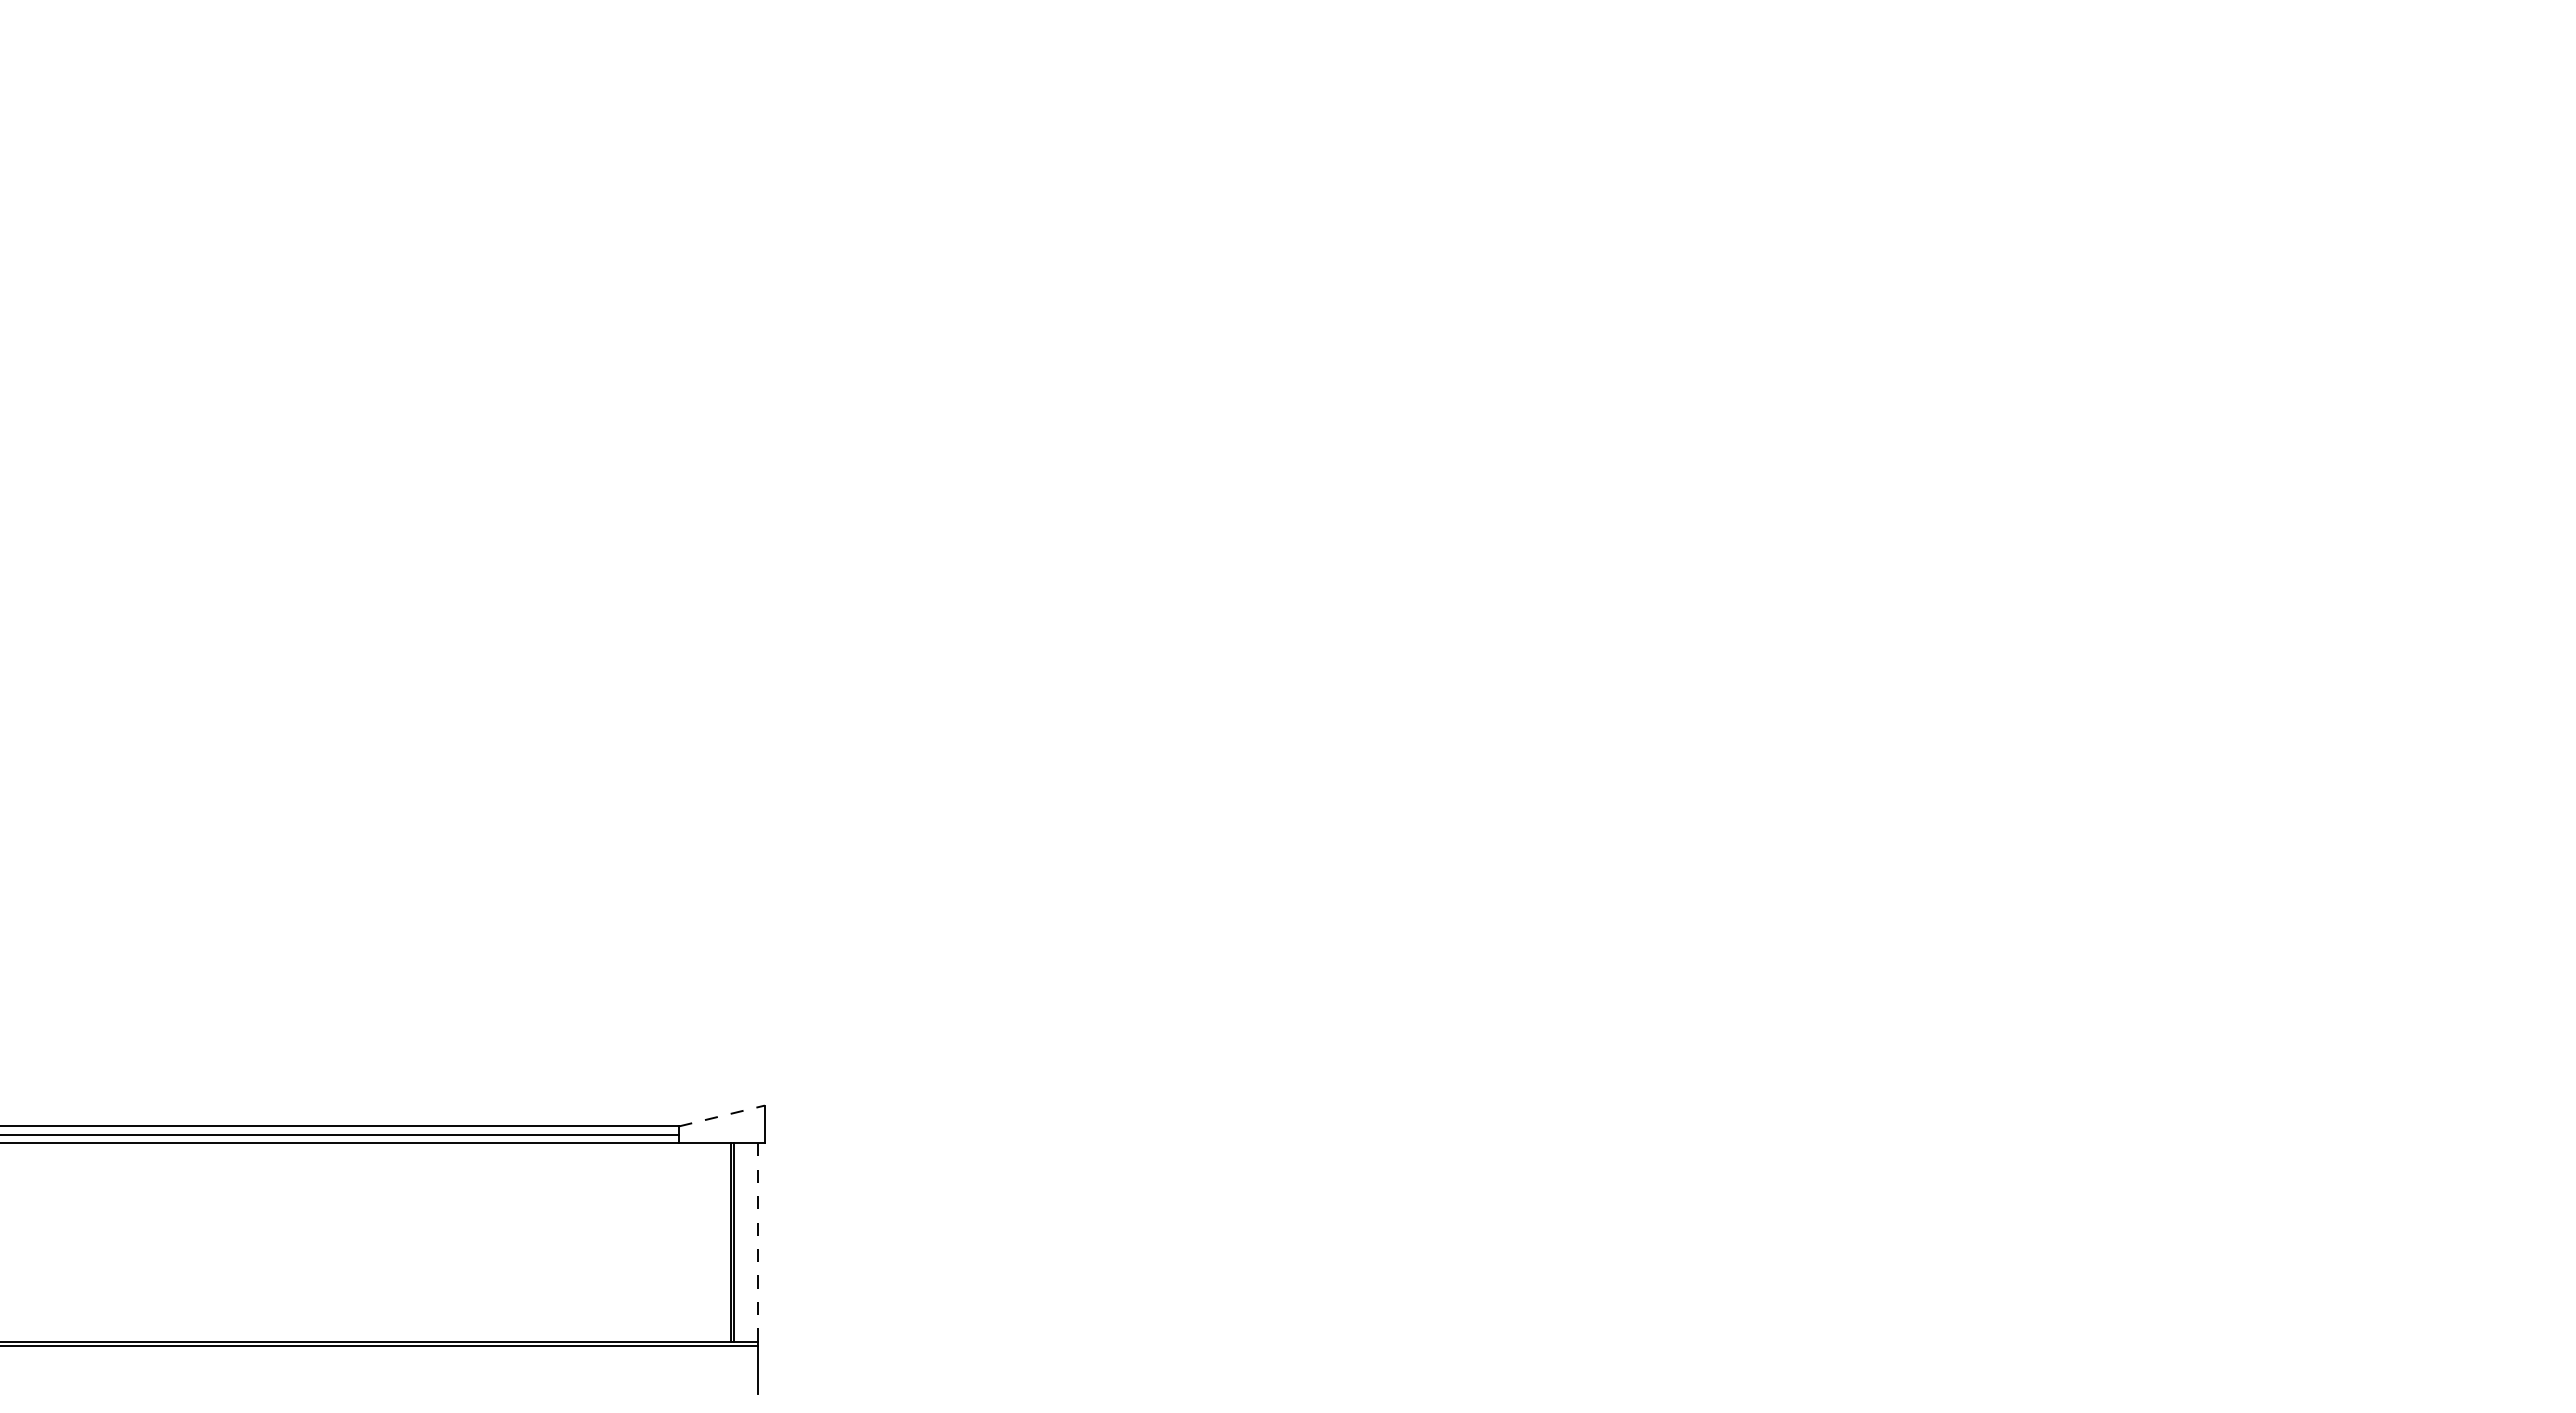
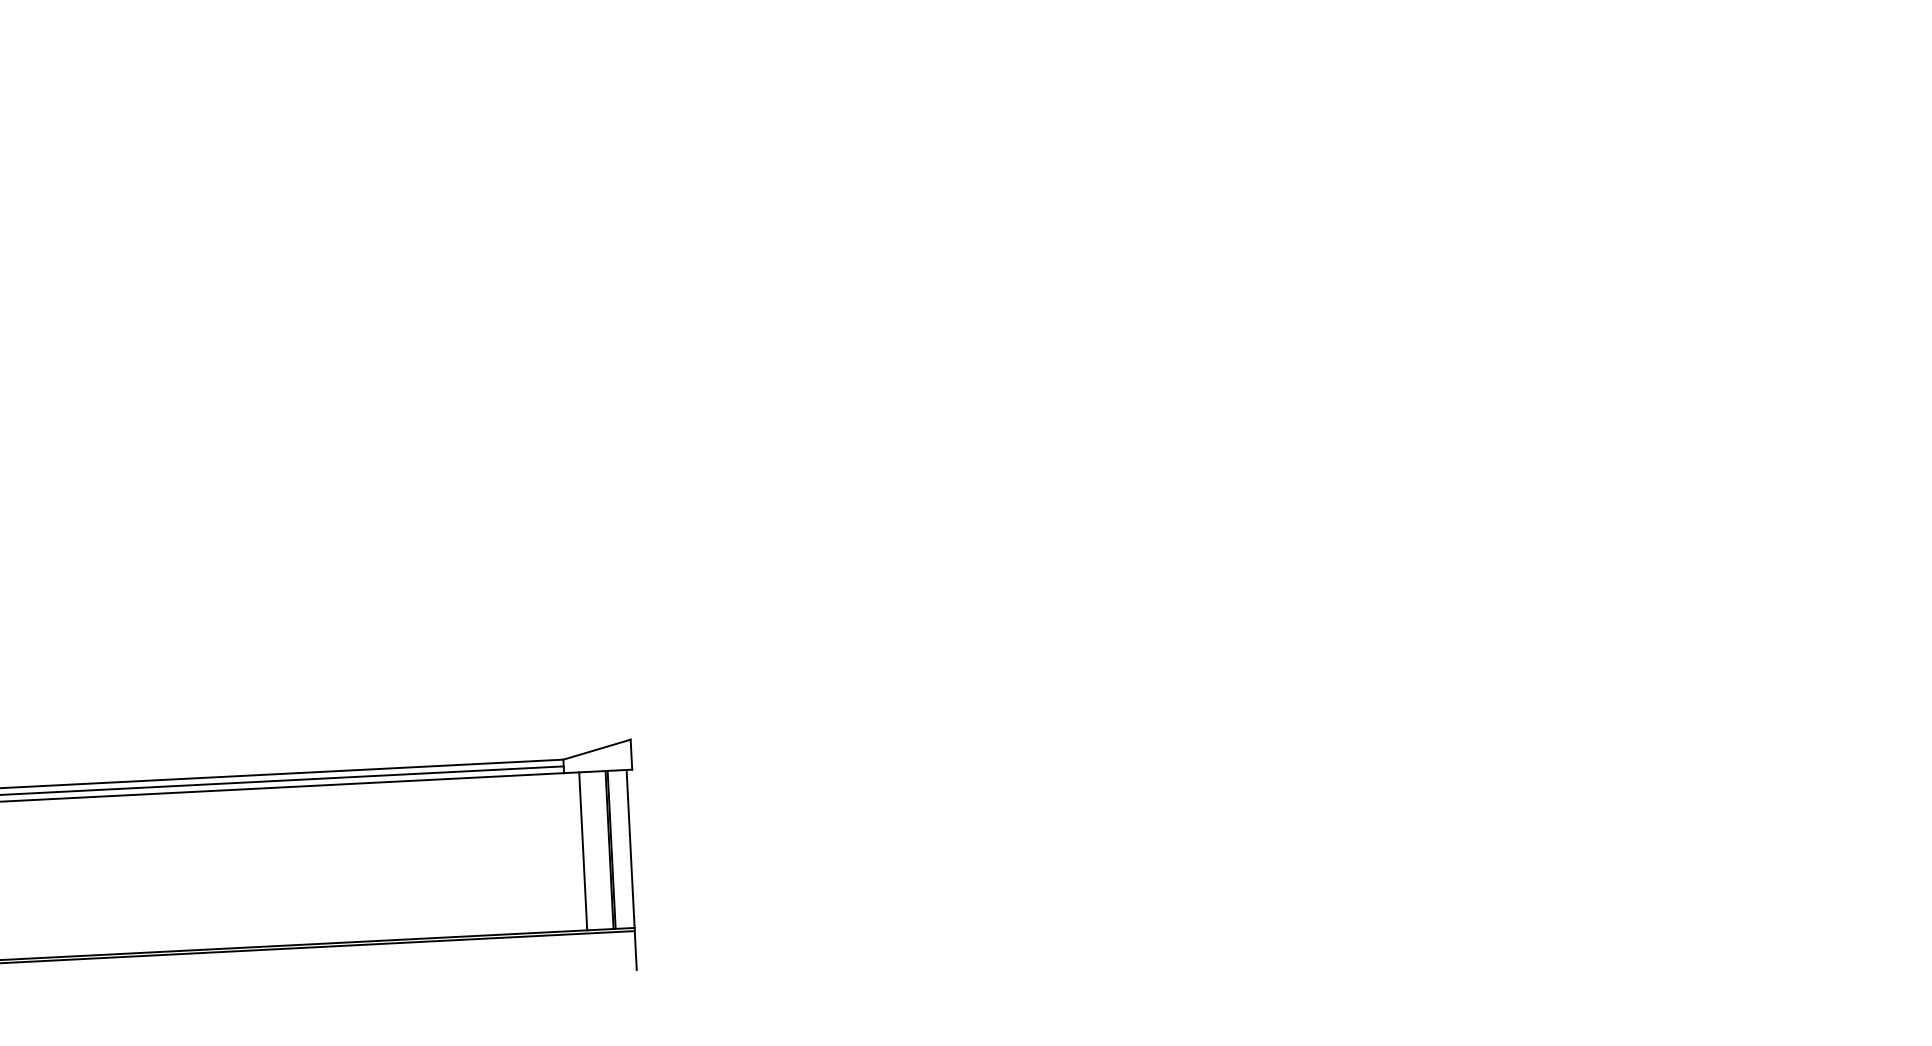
line: (722, 1115) -> (597, 749), dashed -> solid
line: (698, 1242) -> (583, 851), added
line: (757, 1242) -> (630, 849), dashed -> solid

